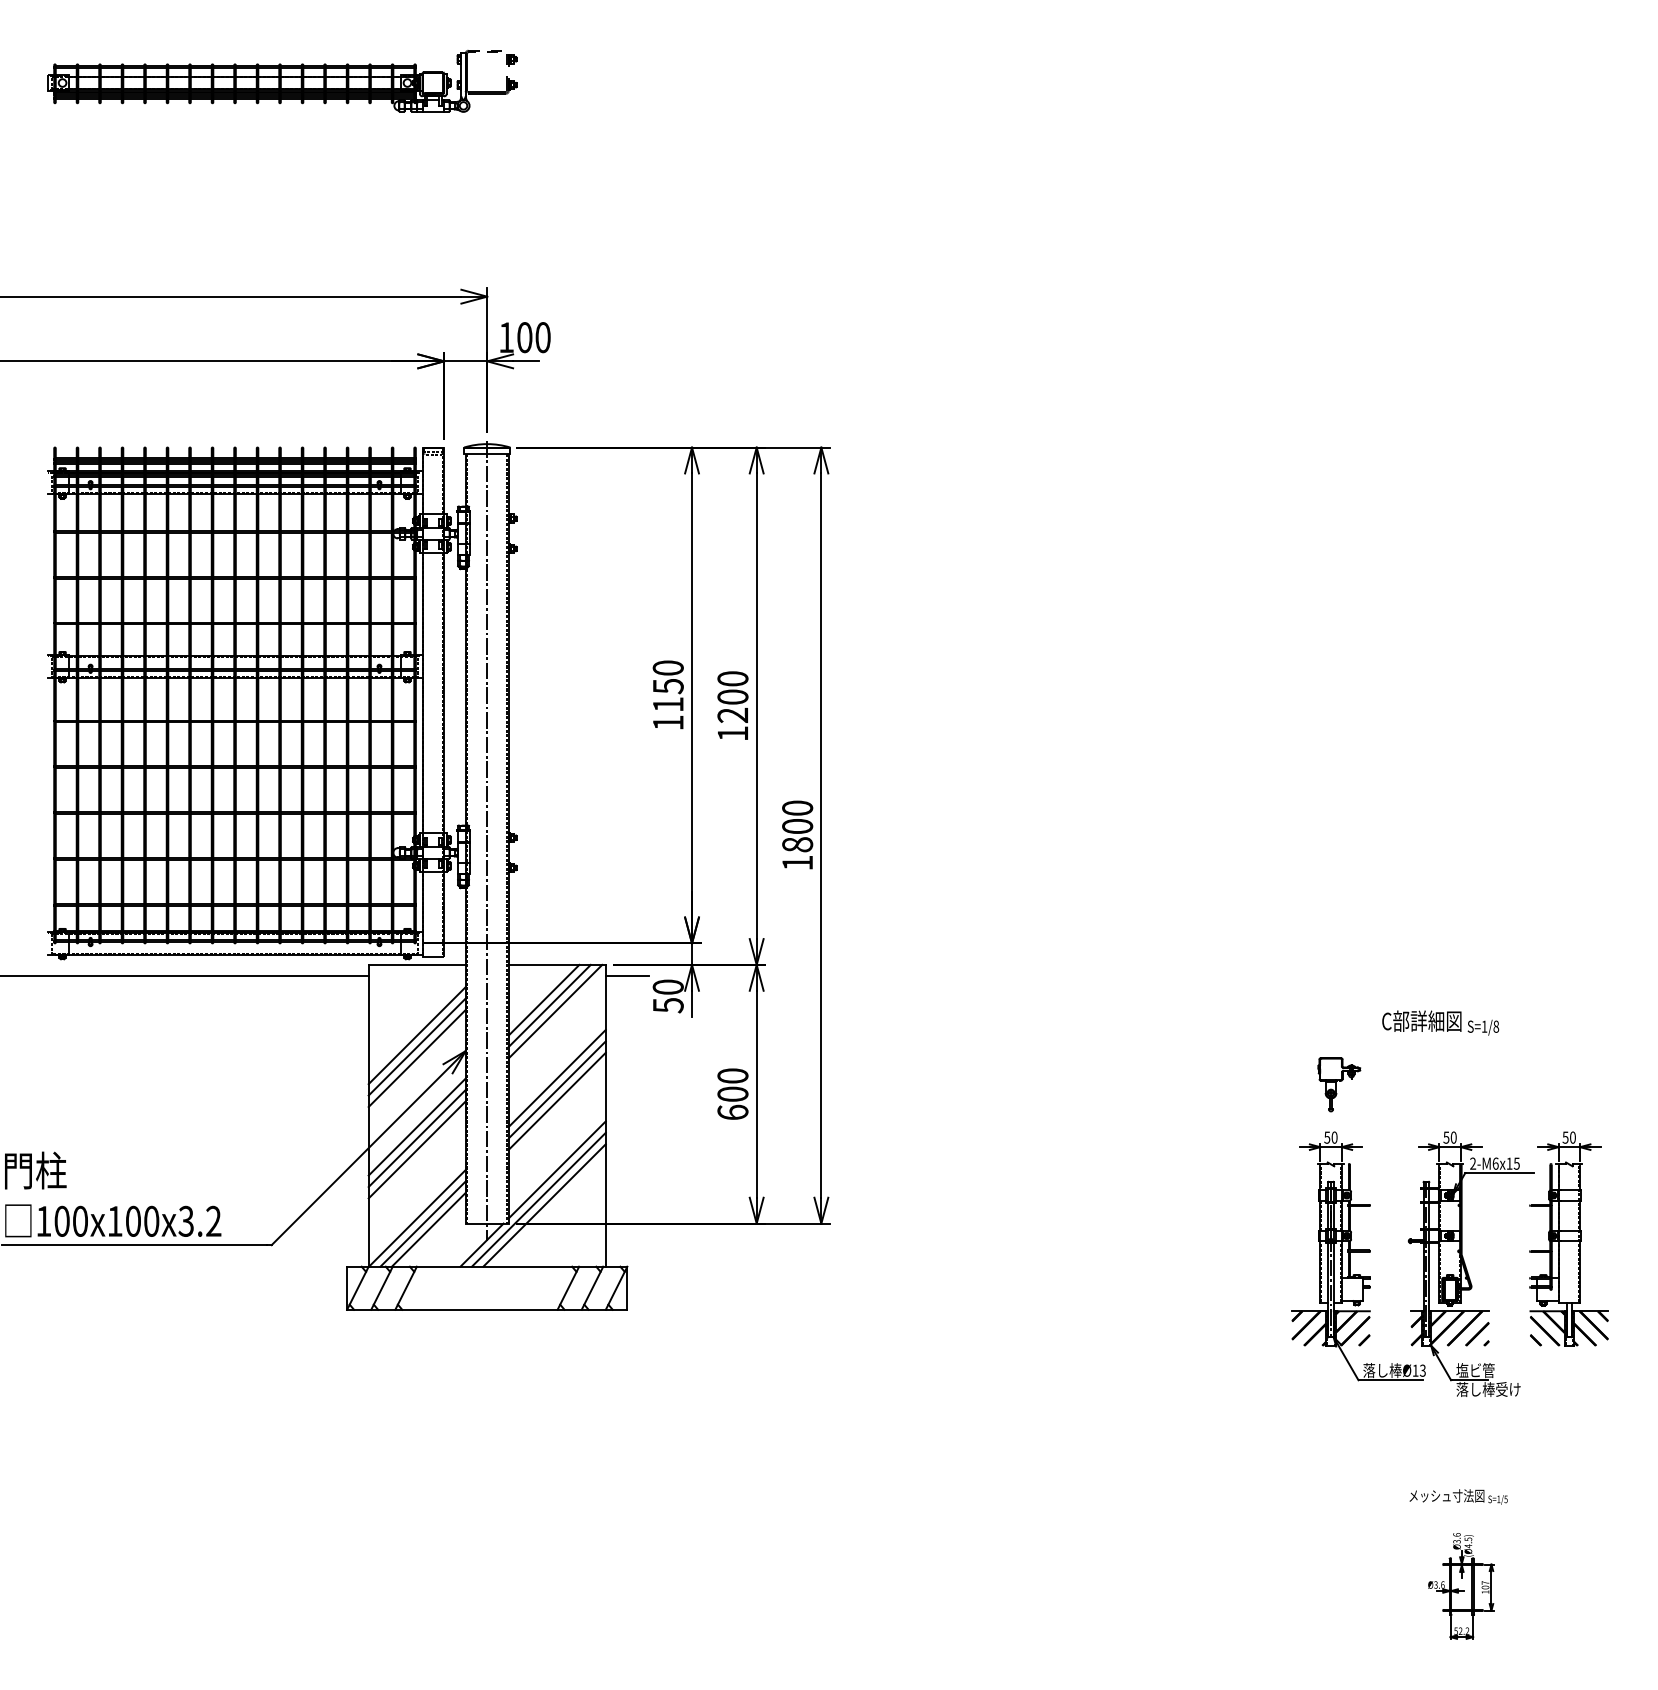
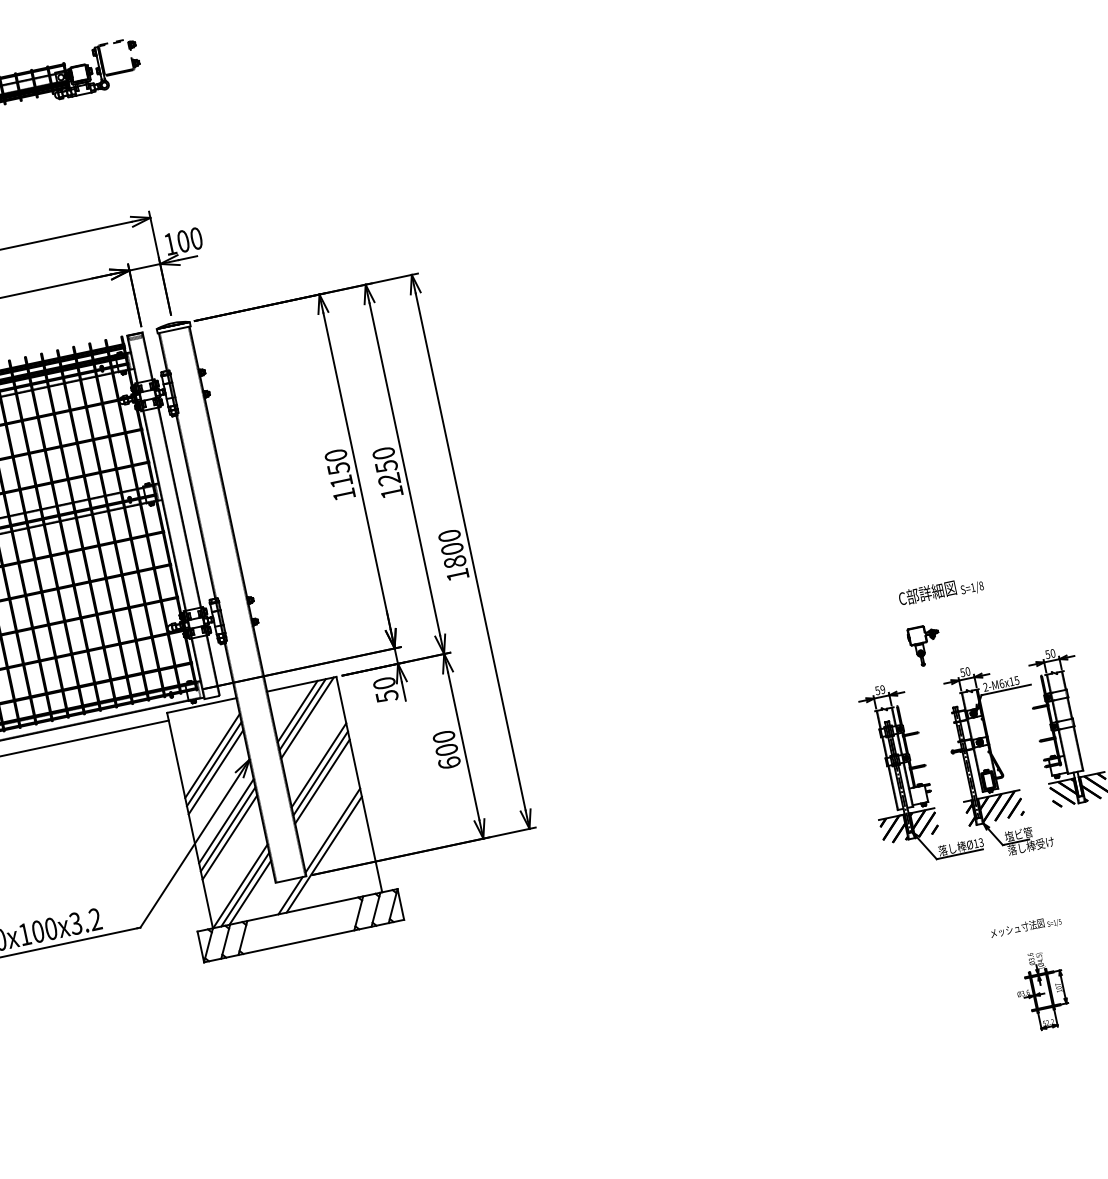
text: (732, 697) -> (386, 466), 1200 -> 1250
line: (487, 841) -> (233, 606), removed
line: (626, 975) -> (352, 681), removed
part: (1339, 1084) -> (925, 645), moved
text: (1334, 1137) -> (882, 689), 50 -> 59
line: (544, 1205) -> (329, 857), removed

